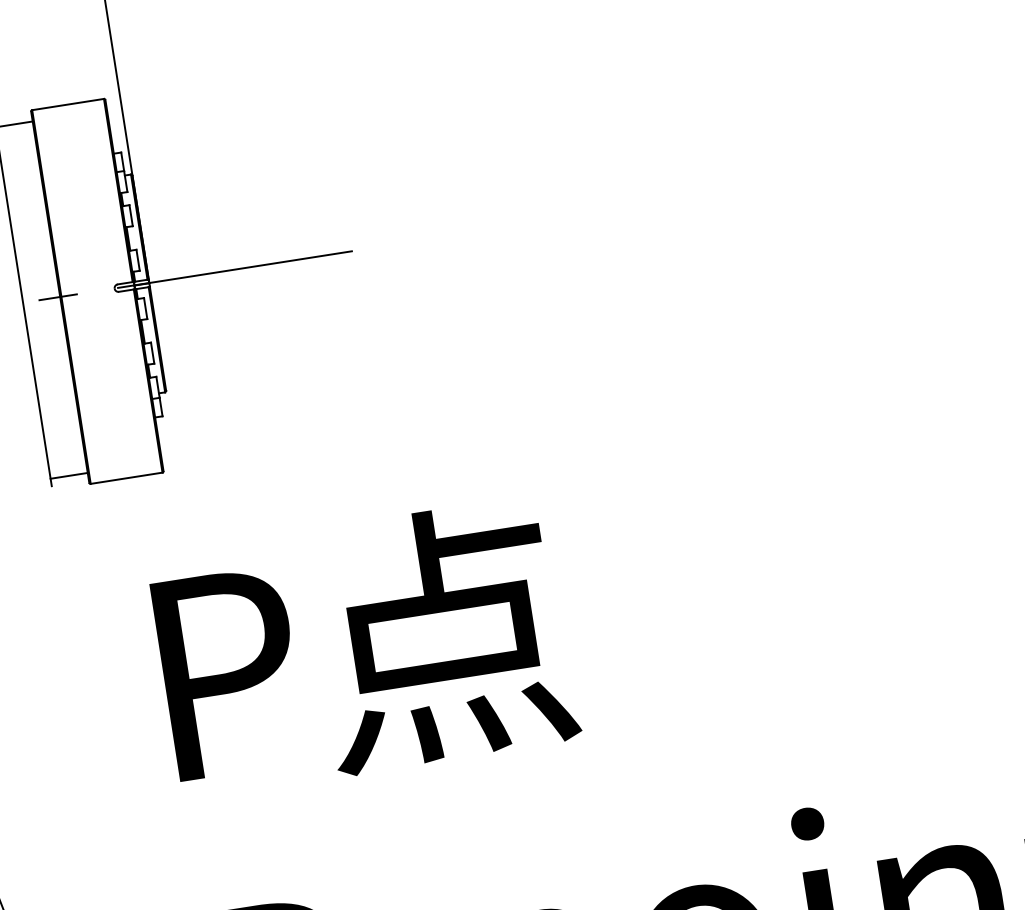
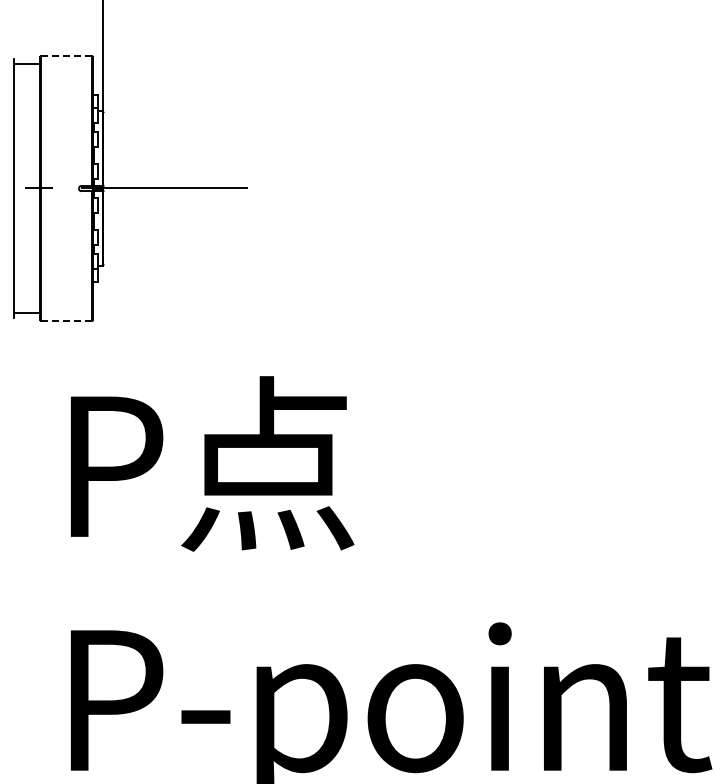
line: (67, 104) -> (66, 56), solid -> dashed
line: (127, 478) -> (67, 321), solid -> dashed

